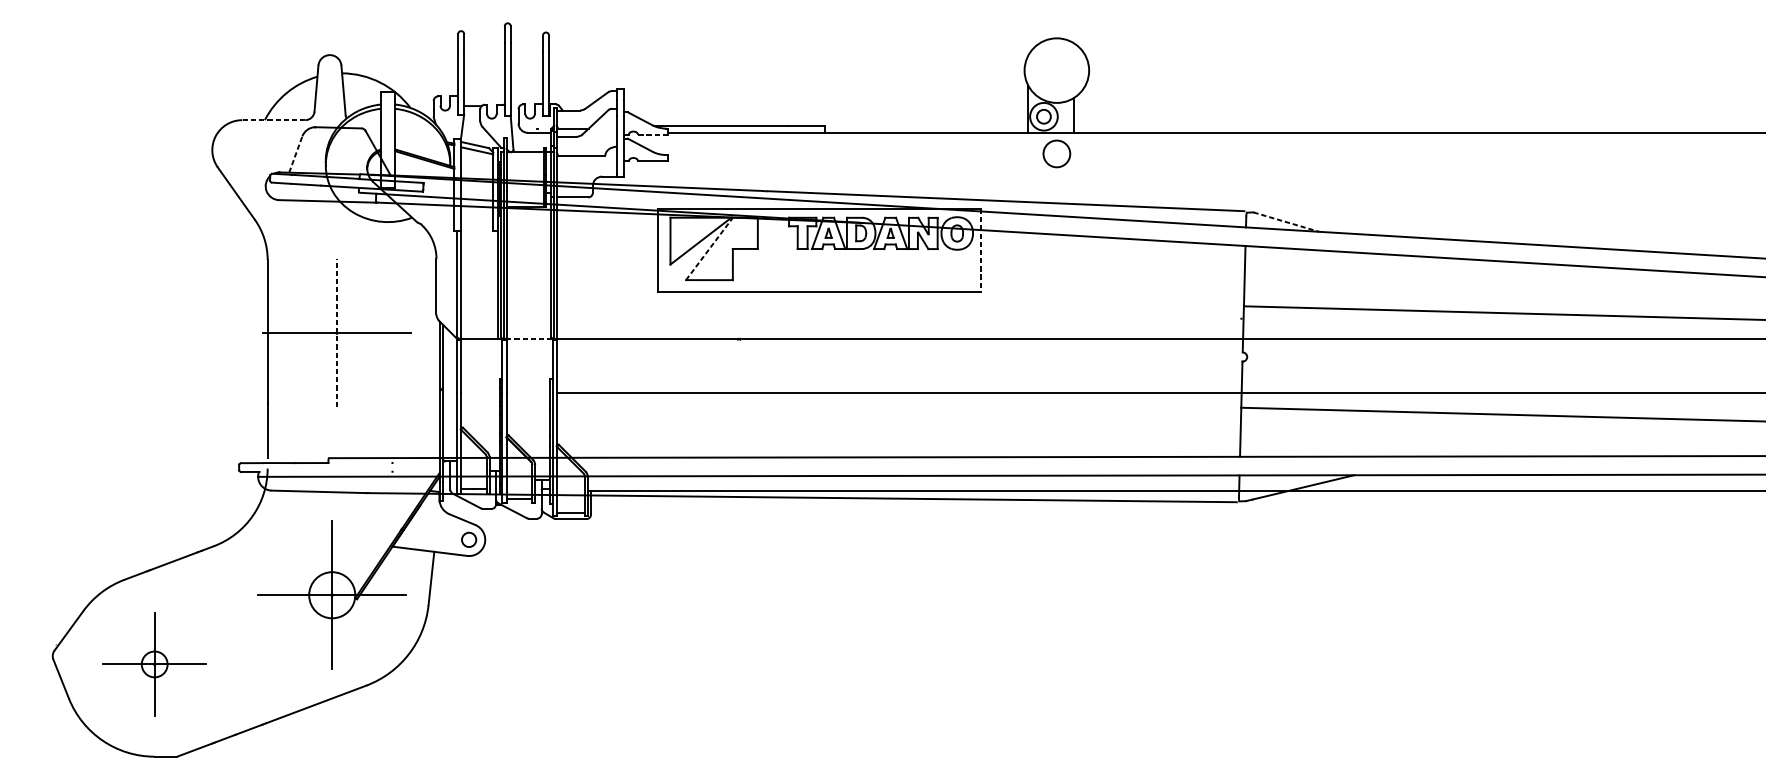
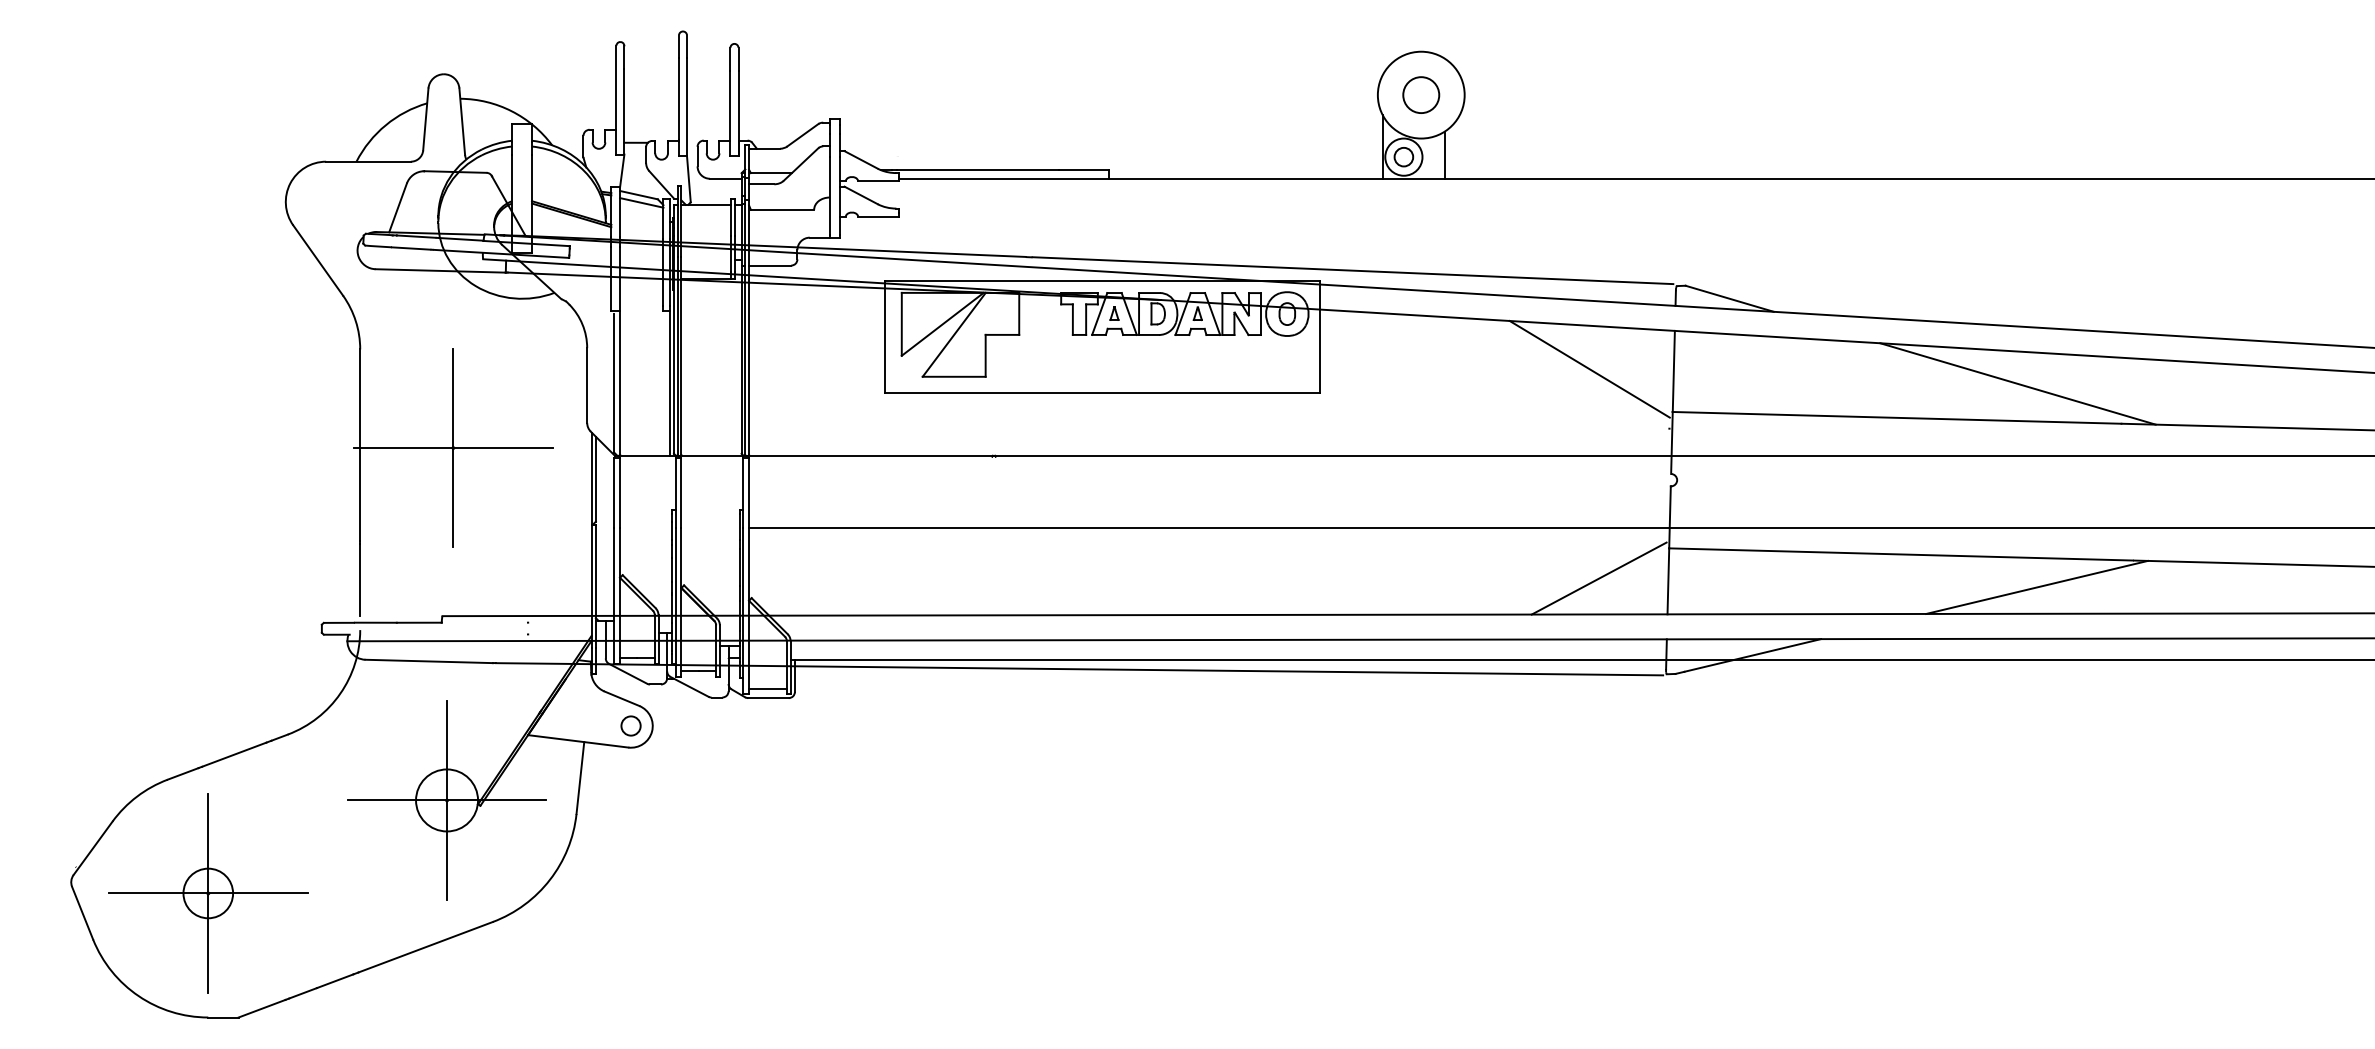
line: (273, 120) -> (367, 161), dashed -> solid
line: (652, 134) -> (877, 181), dashed -> solid
circle: (1057, 153) -> (1421, 94), moved
line: (296, 154) -> (398, 207), dashed -> solid
line: (1286, 221) -> (1729, 298), dashed -> solid
line: (709, 248) -> (954, 334), dashed -> solid
line: (981, 250) -> (1319, 337), dashed -> solid
line: (1182, 273) -> (1589, 368), added
line: (1500, 285) -> (2017, 383), added
line: (337, 332) -> (453, 447), dashed -> solid
line: (529, 338) -> (712, 455), dashed -> solid
line: (1188, 430) -> (1598, 578), added
line: (1514, 436) -> (2036, 586), added
part: (154, 664) -> (208, 893), size x1.43

